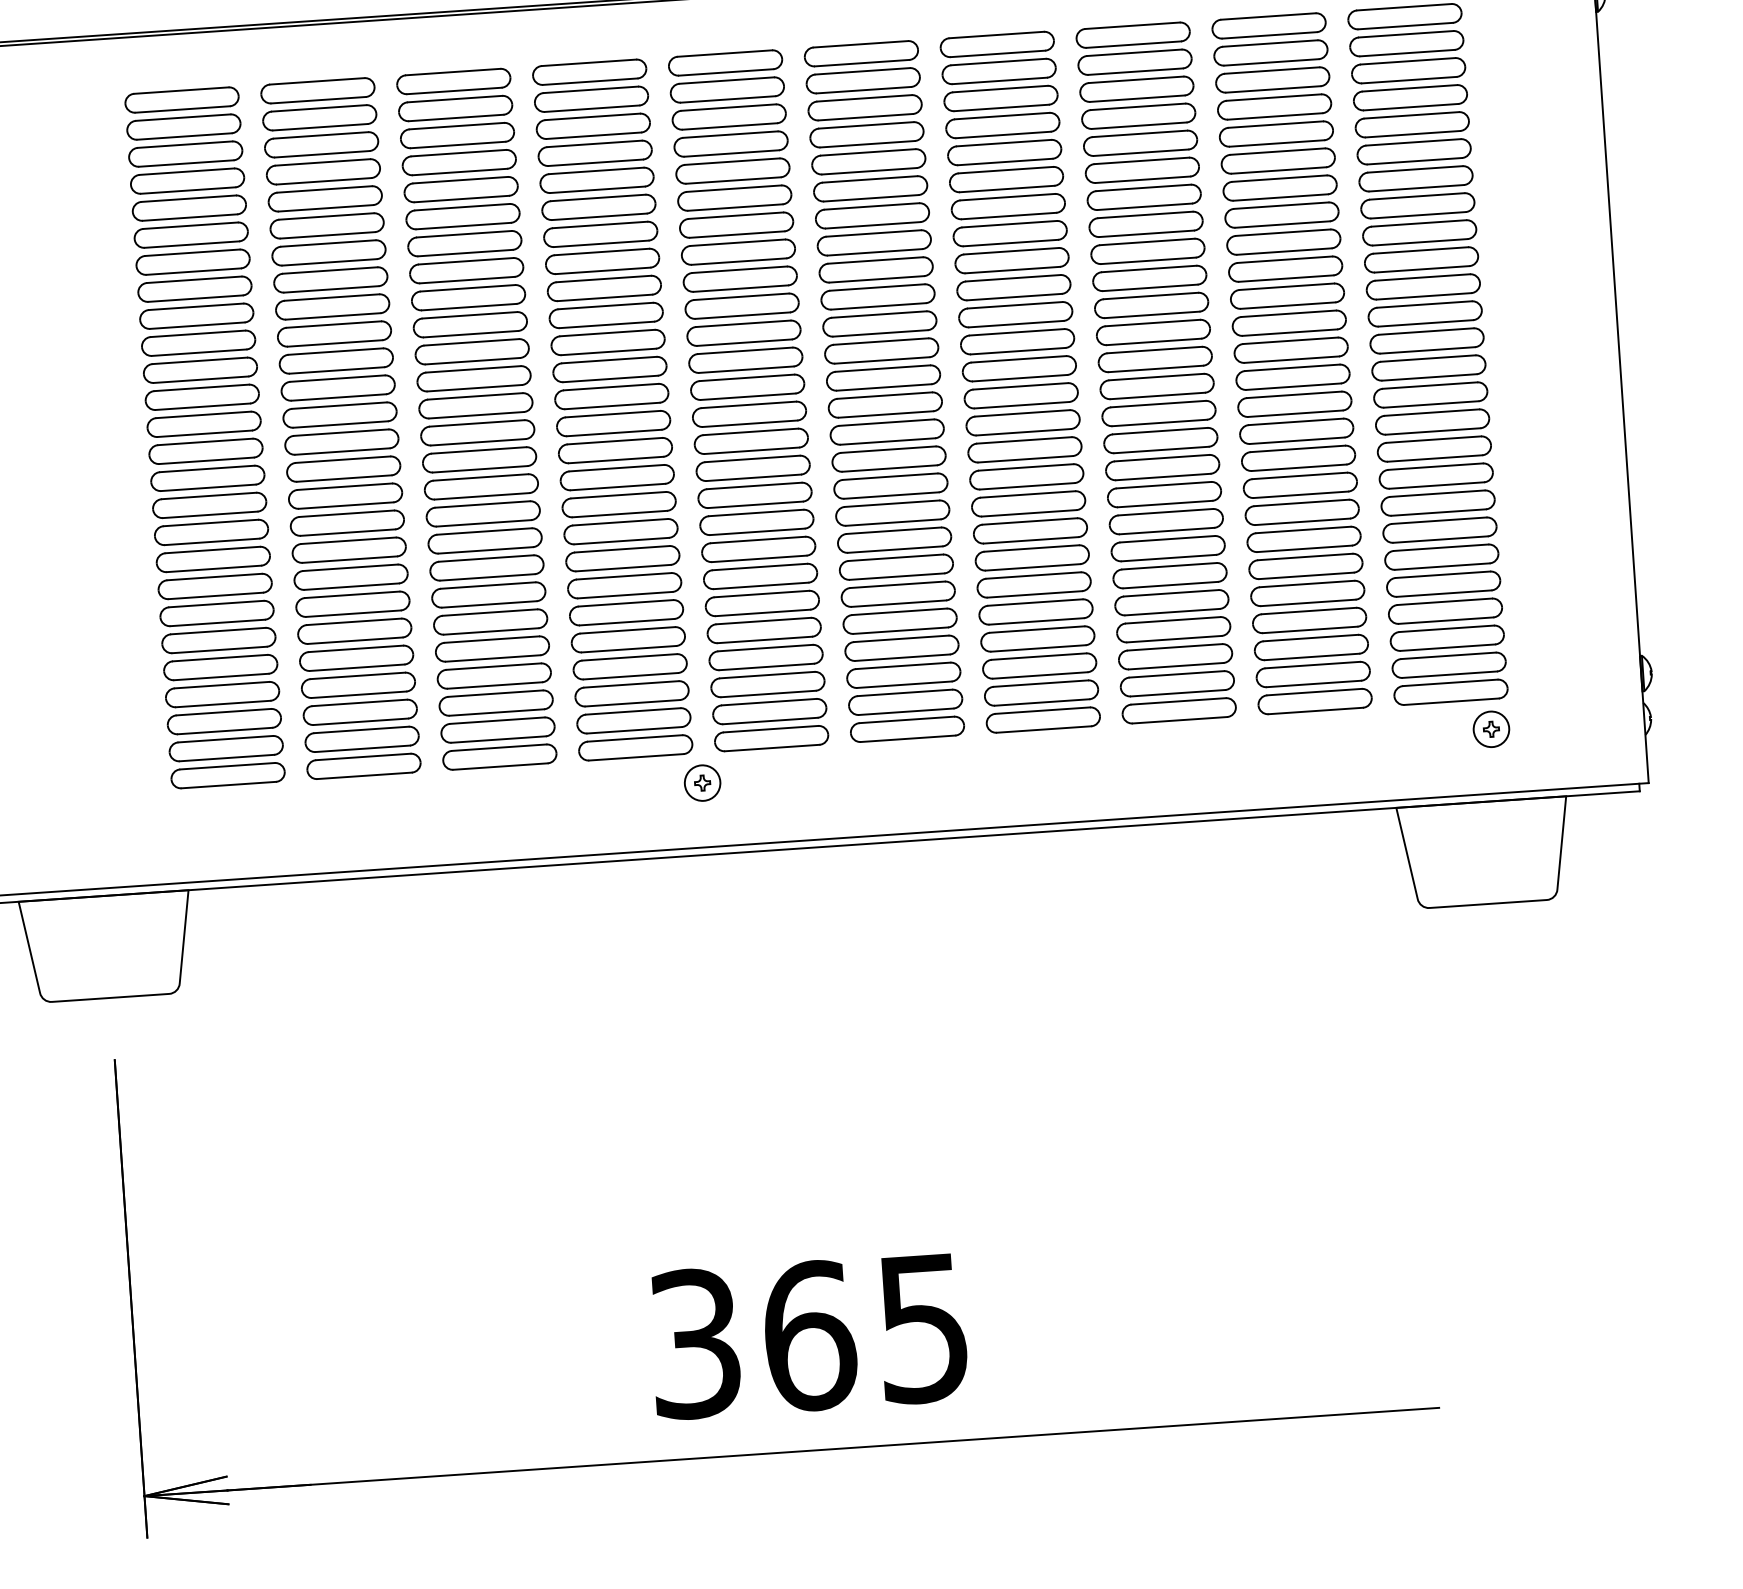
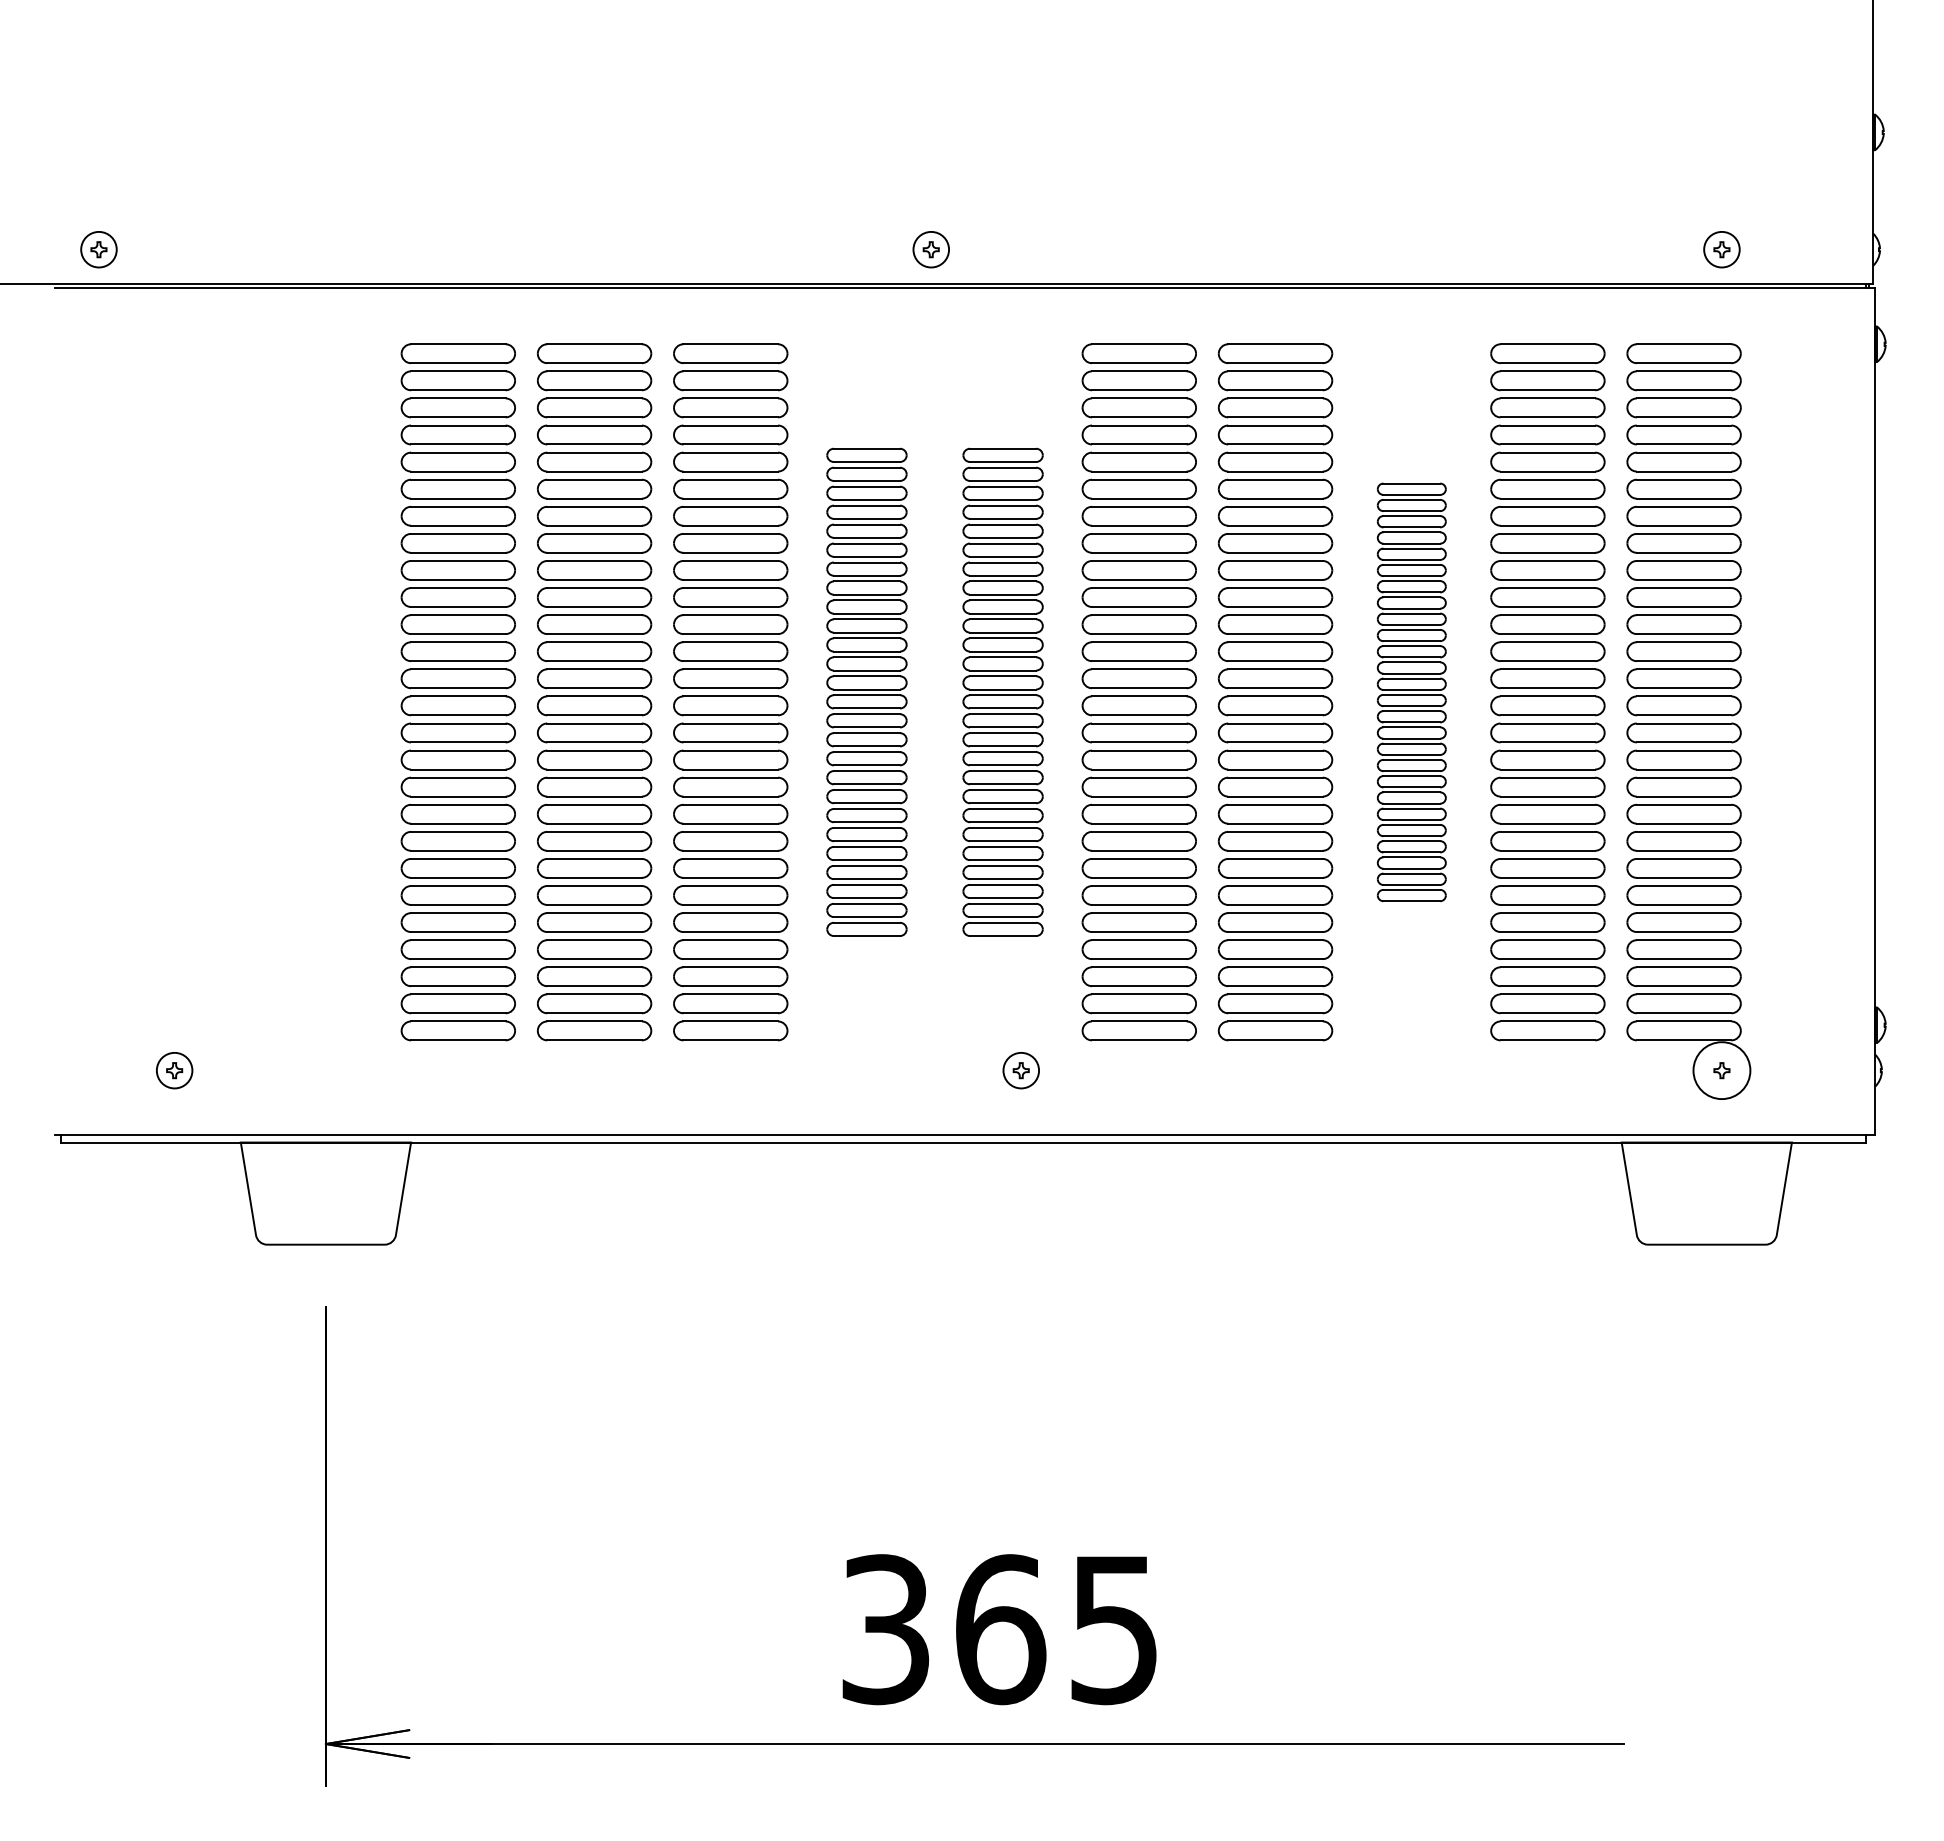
part: (1156, 373) -> (1411, 692), size x0.6
part: (747, 401) -> (1002, 692), size x0.7
part: (612, 410) -> (866, 692), size x0.7
circle: (1491, 729) -> (1721, 1070), size x1.6
part: (701, 783) -> (1020, 1070), moved

